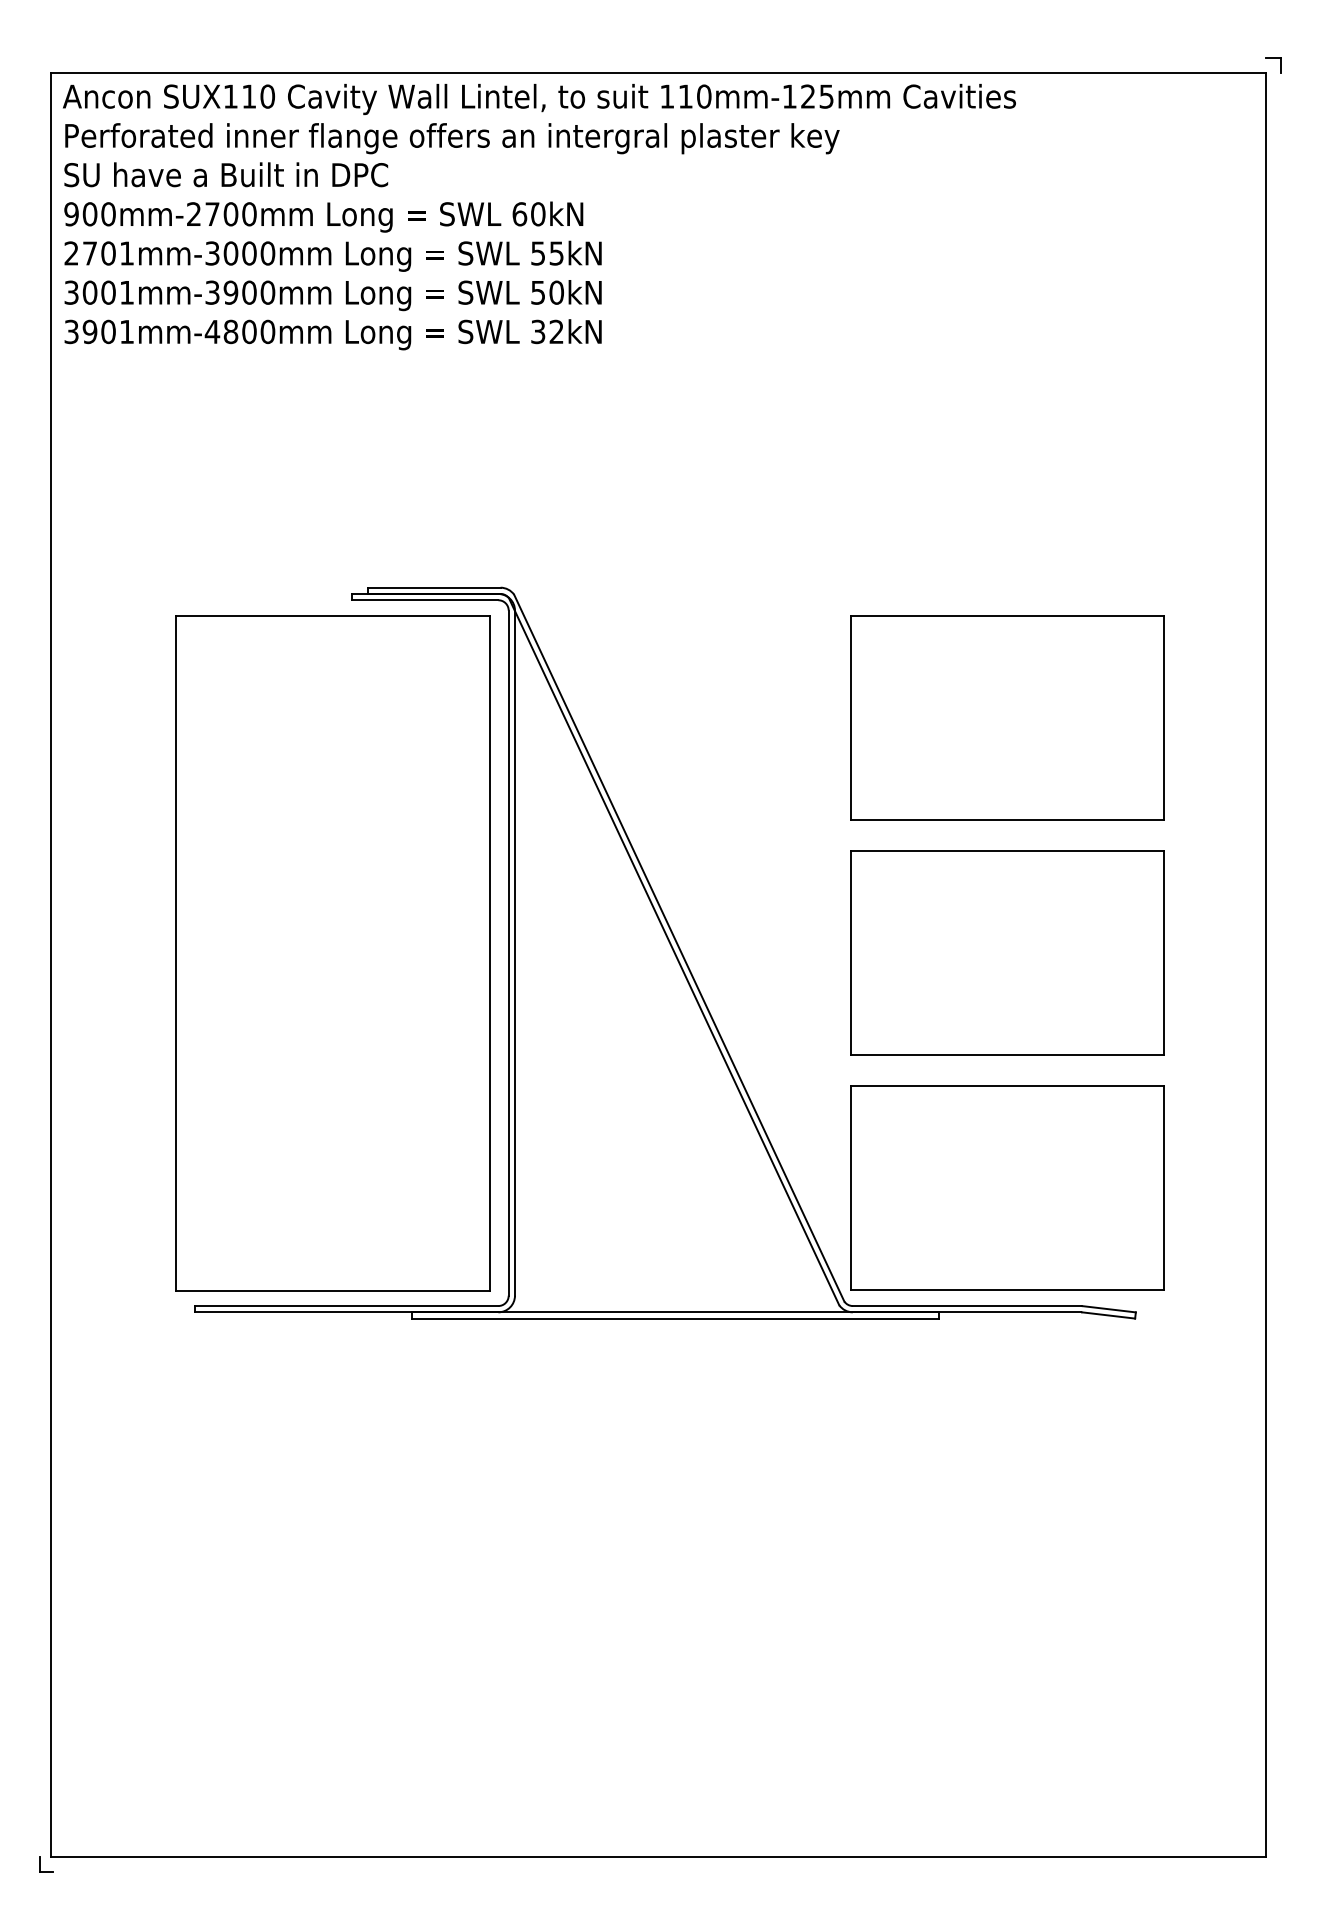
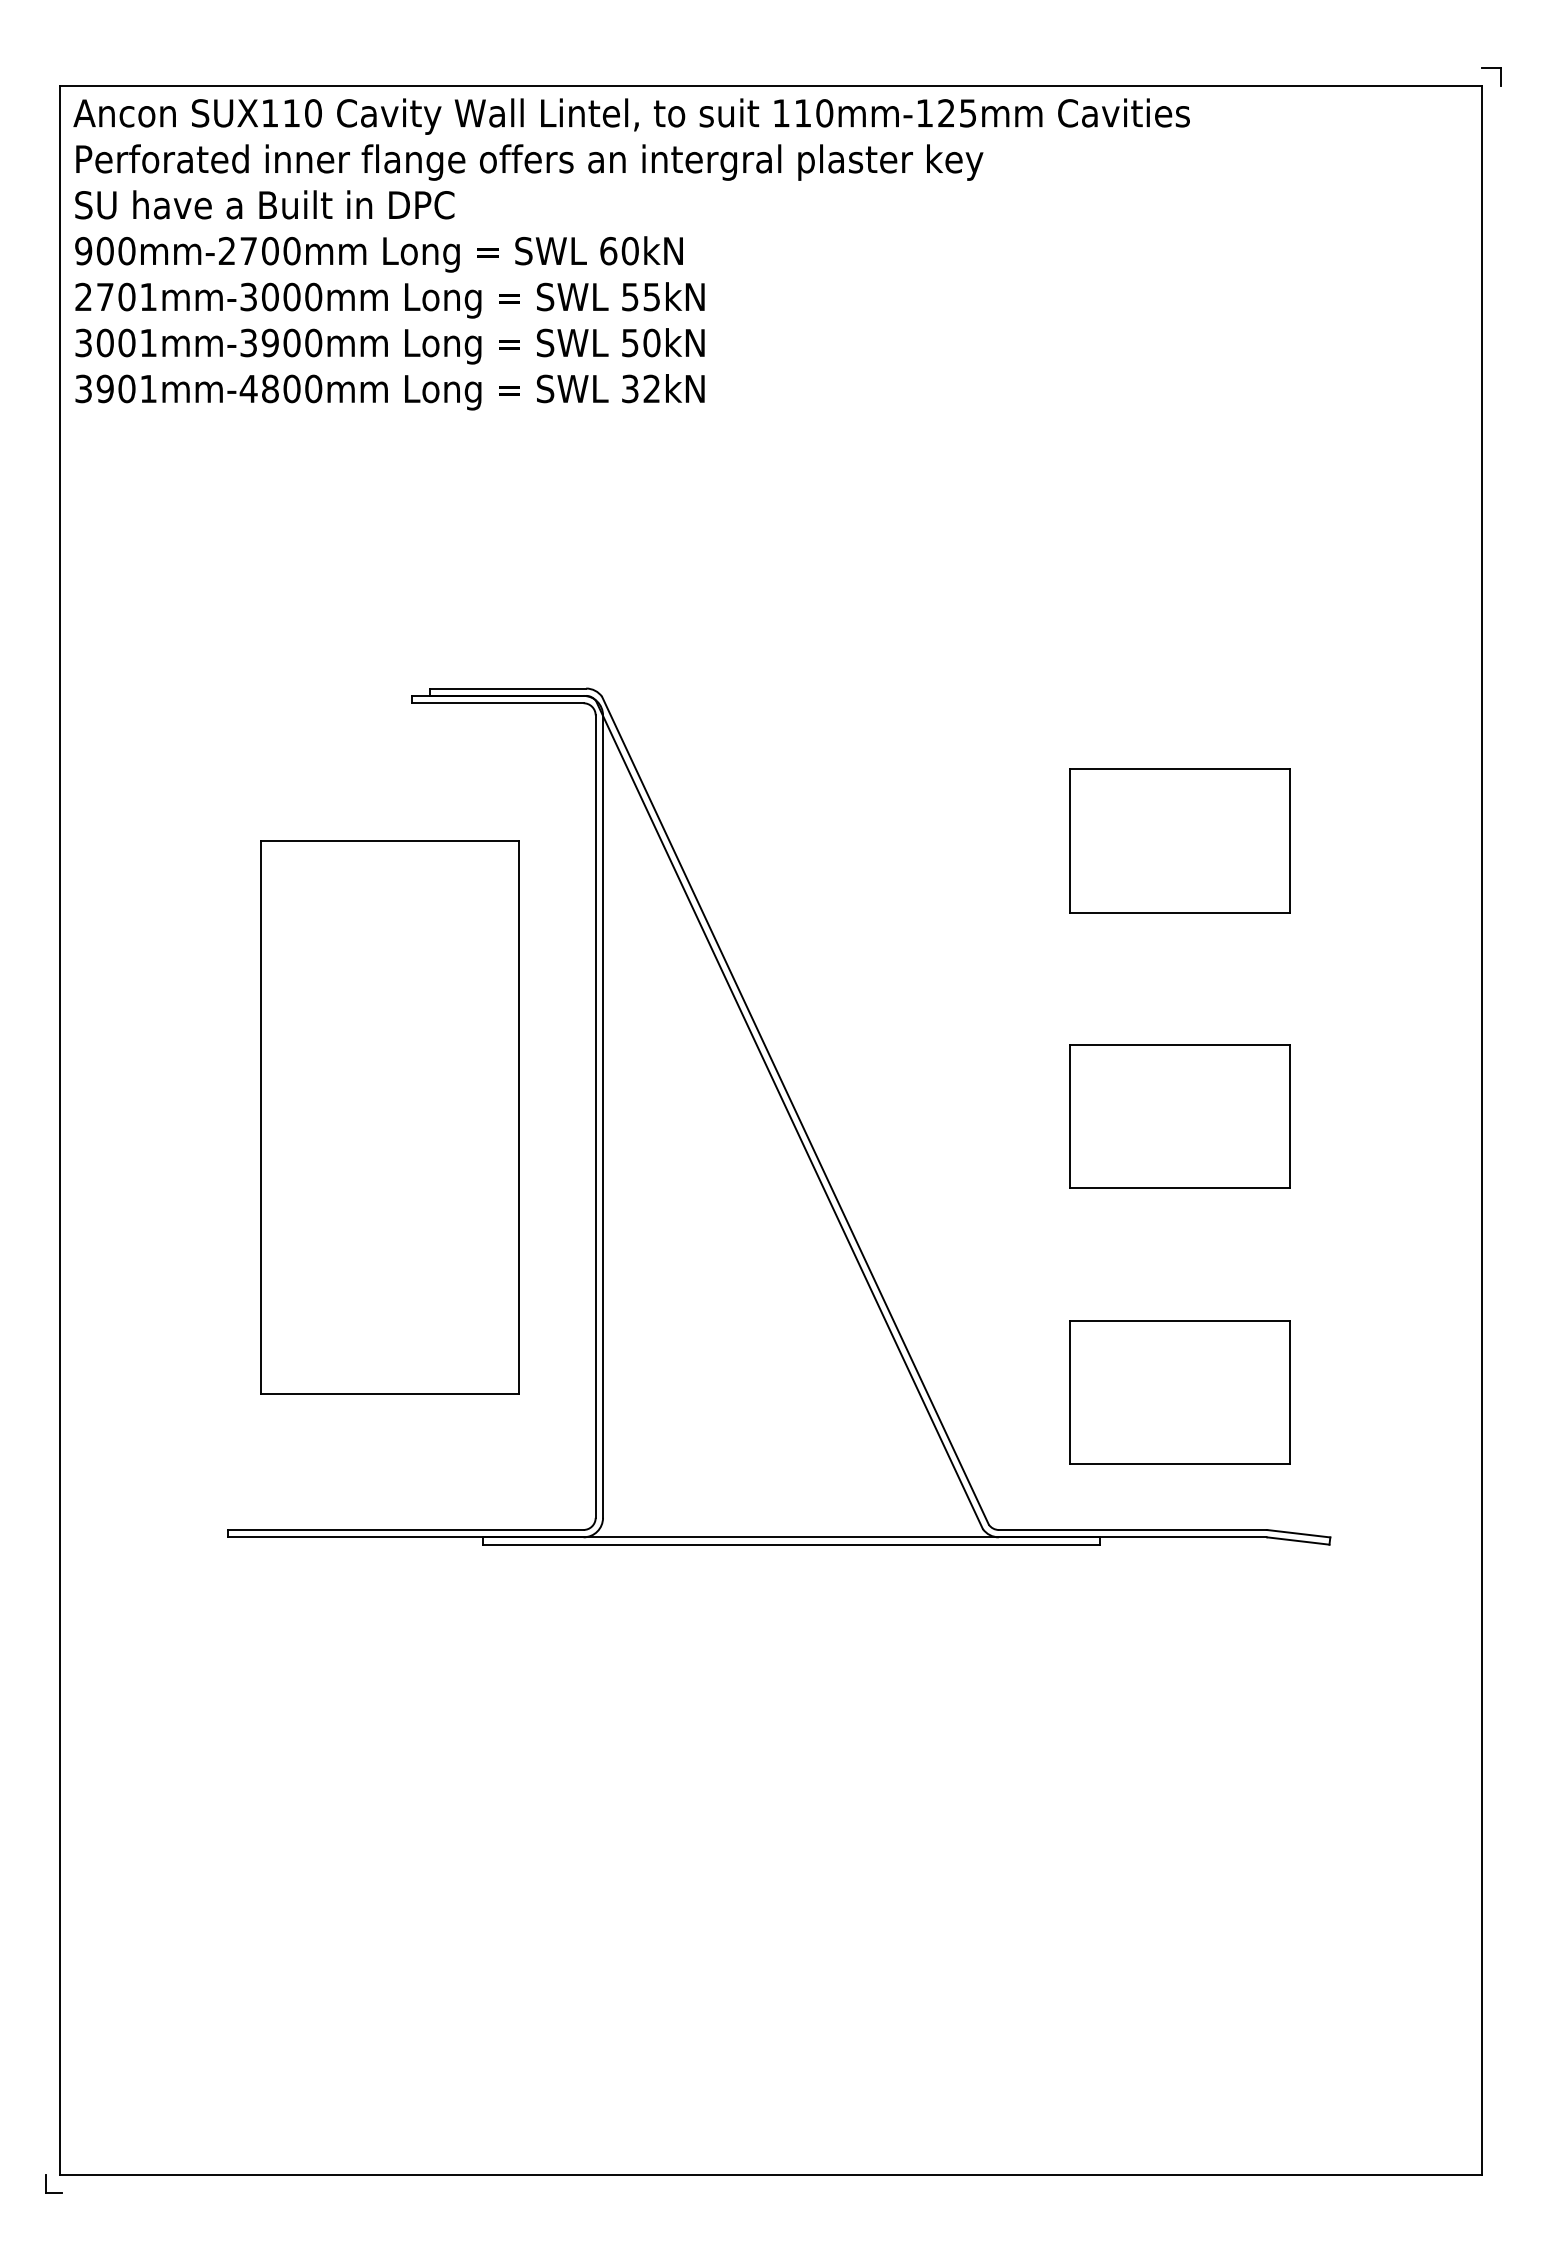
part: (1007, 717) -> (1179, 840), size x0.6
part: (332, 953) -> (389, 1116), size x0.7
part: (1007, 953) -> (1179, 1116), size x0.6
part: (1007, 1188) -> (1179, 1392), size x0.6

